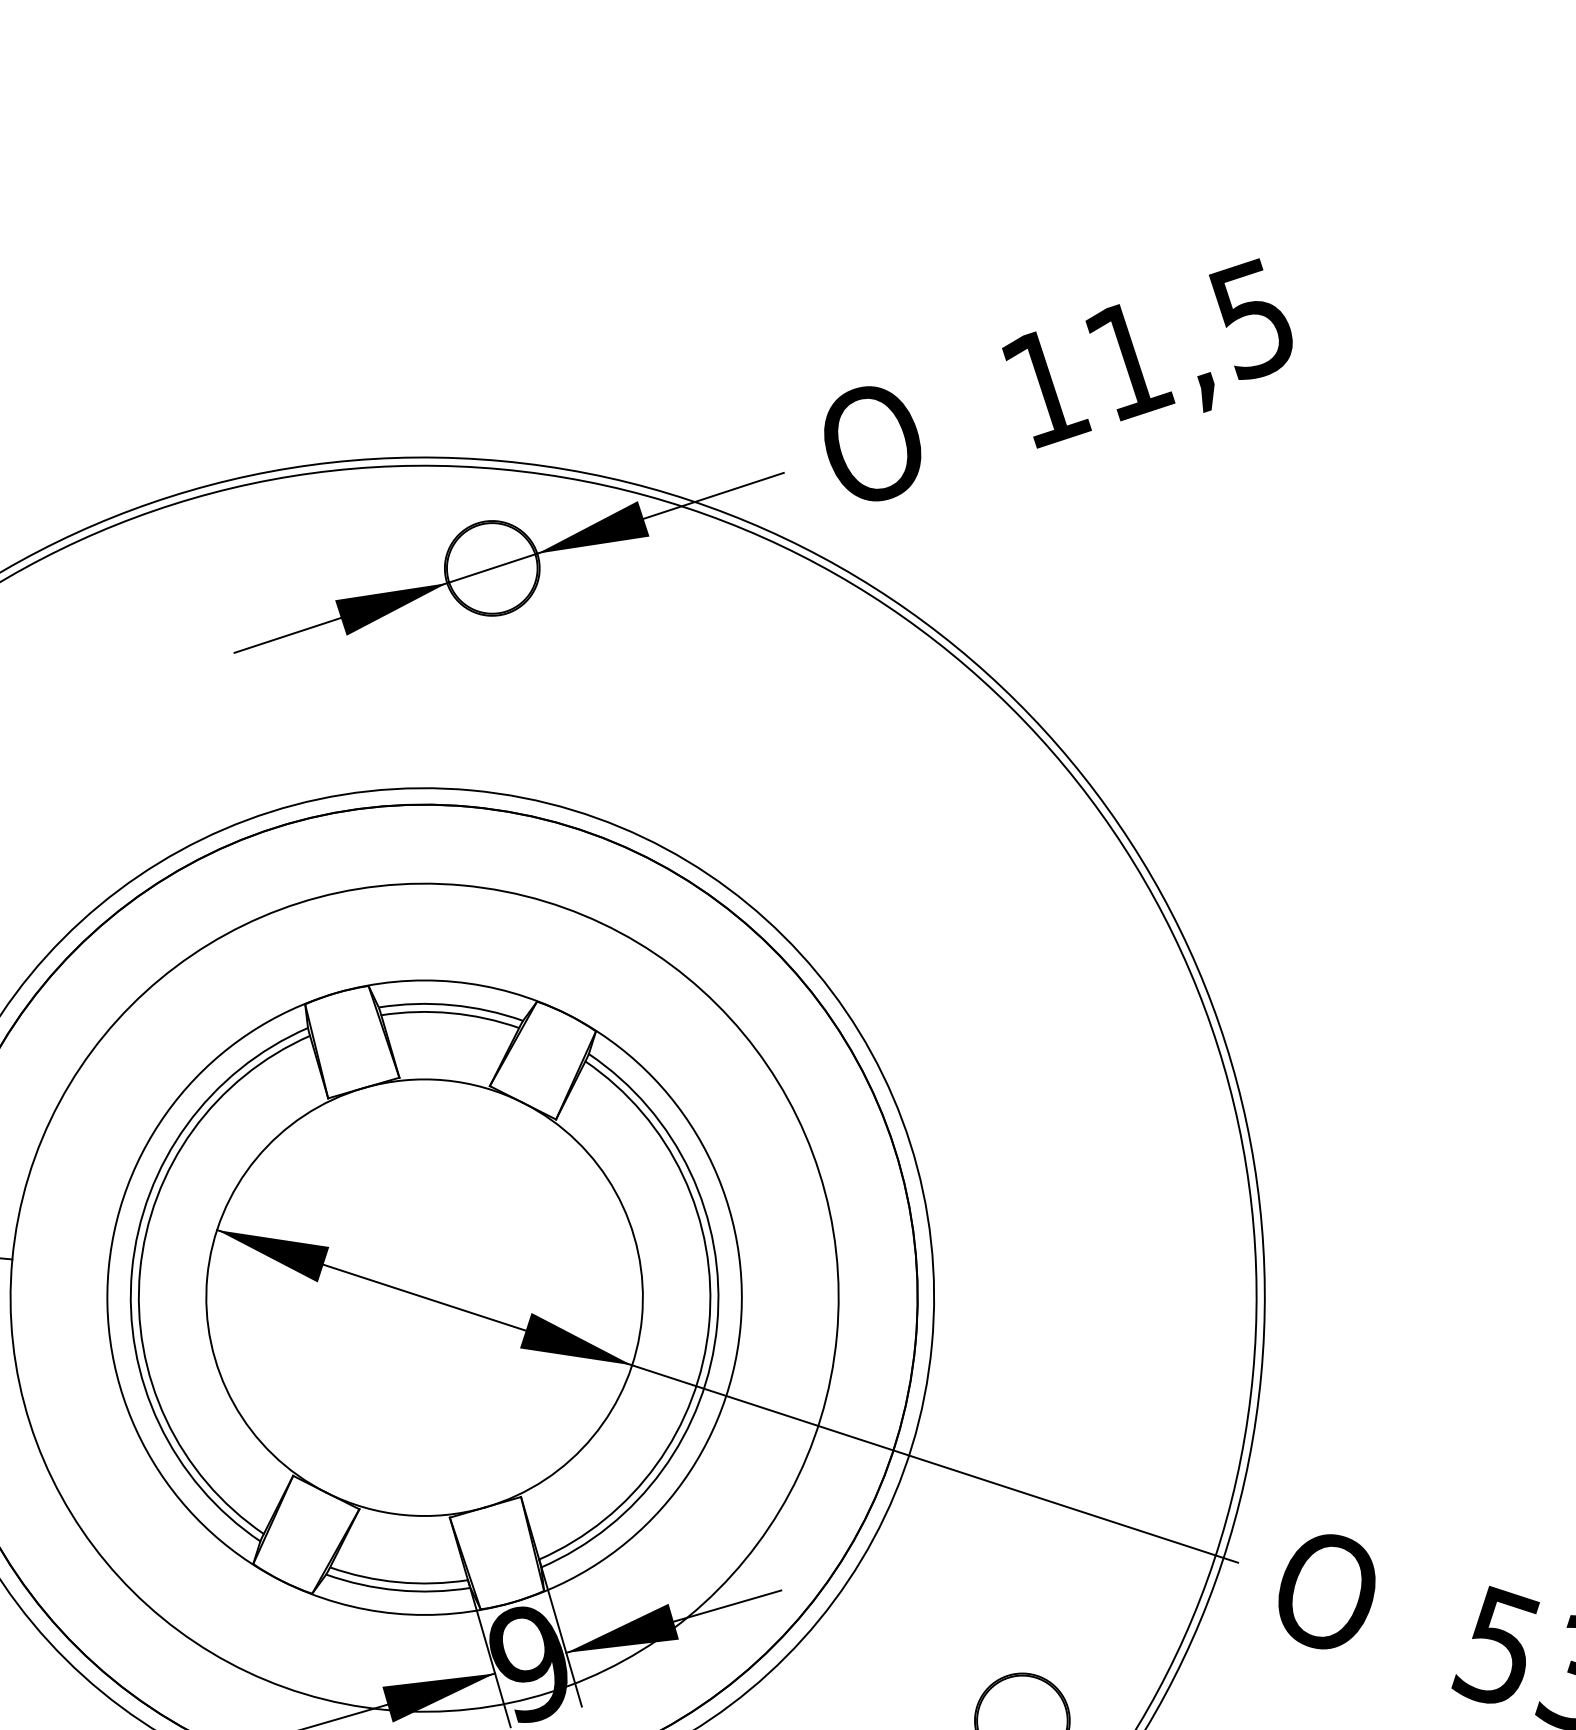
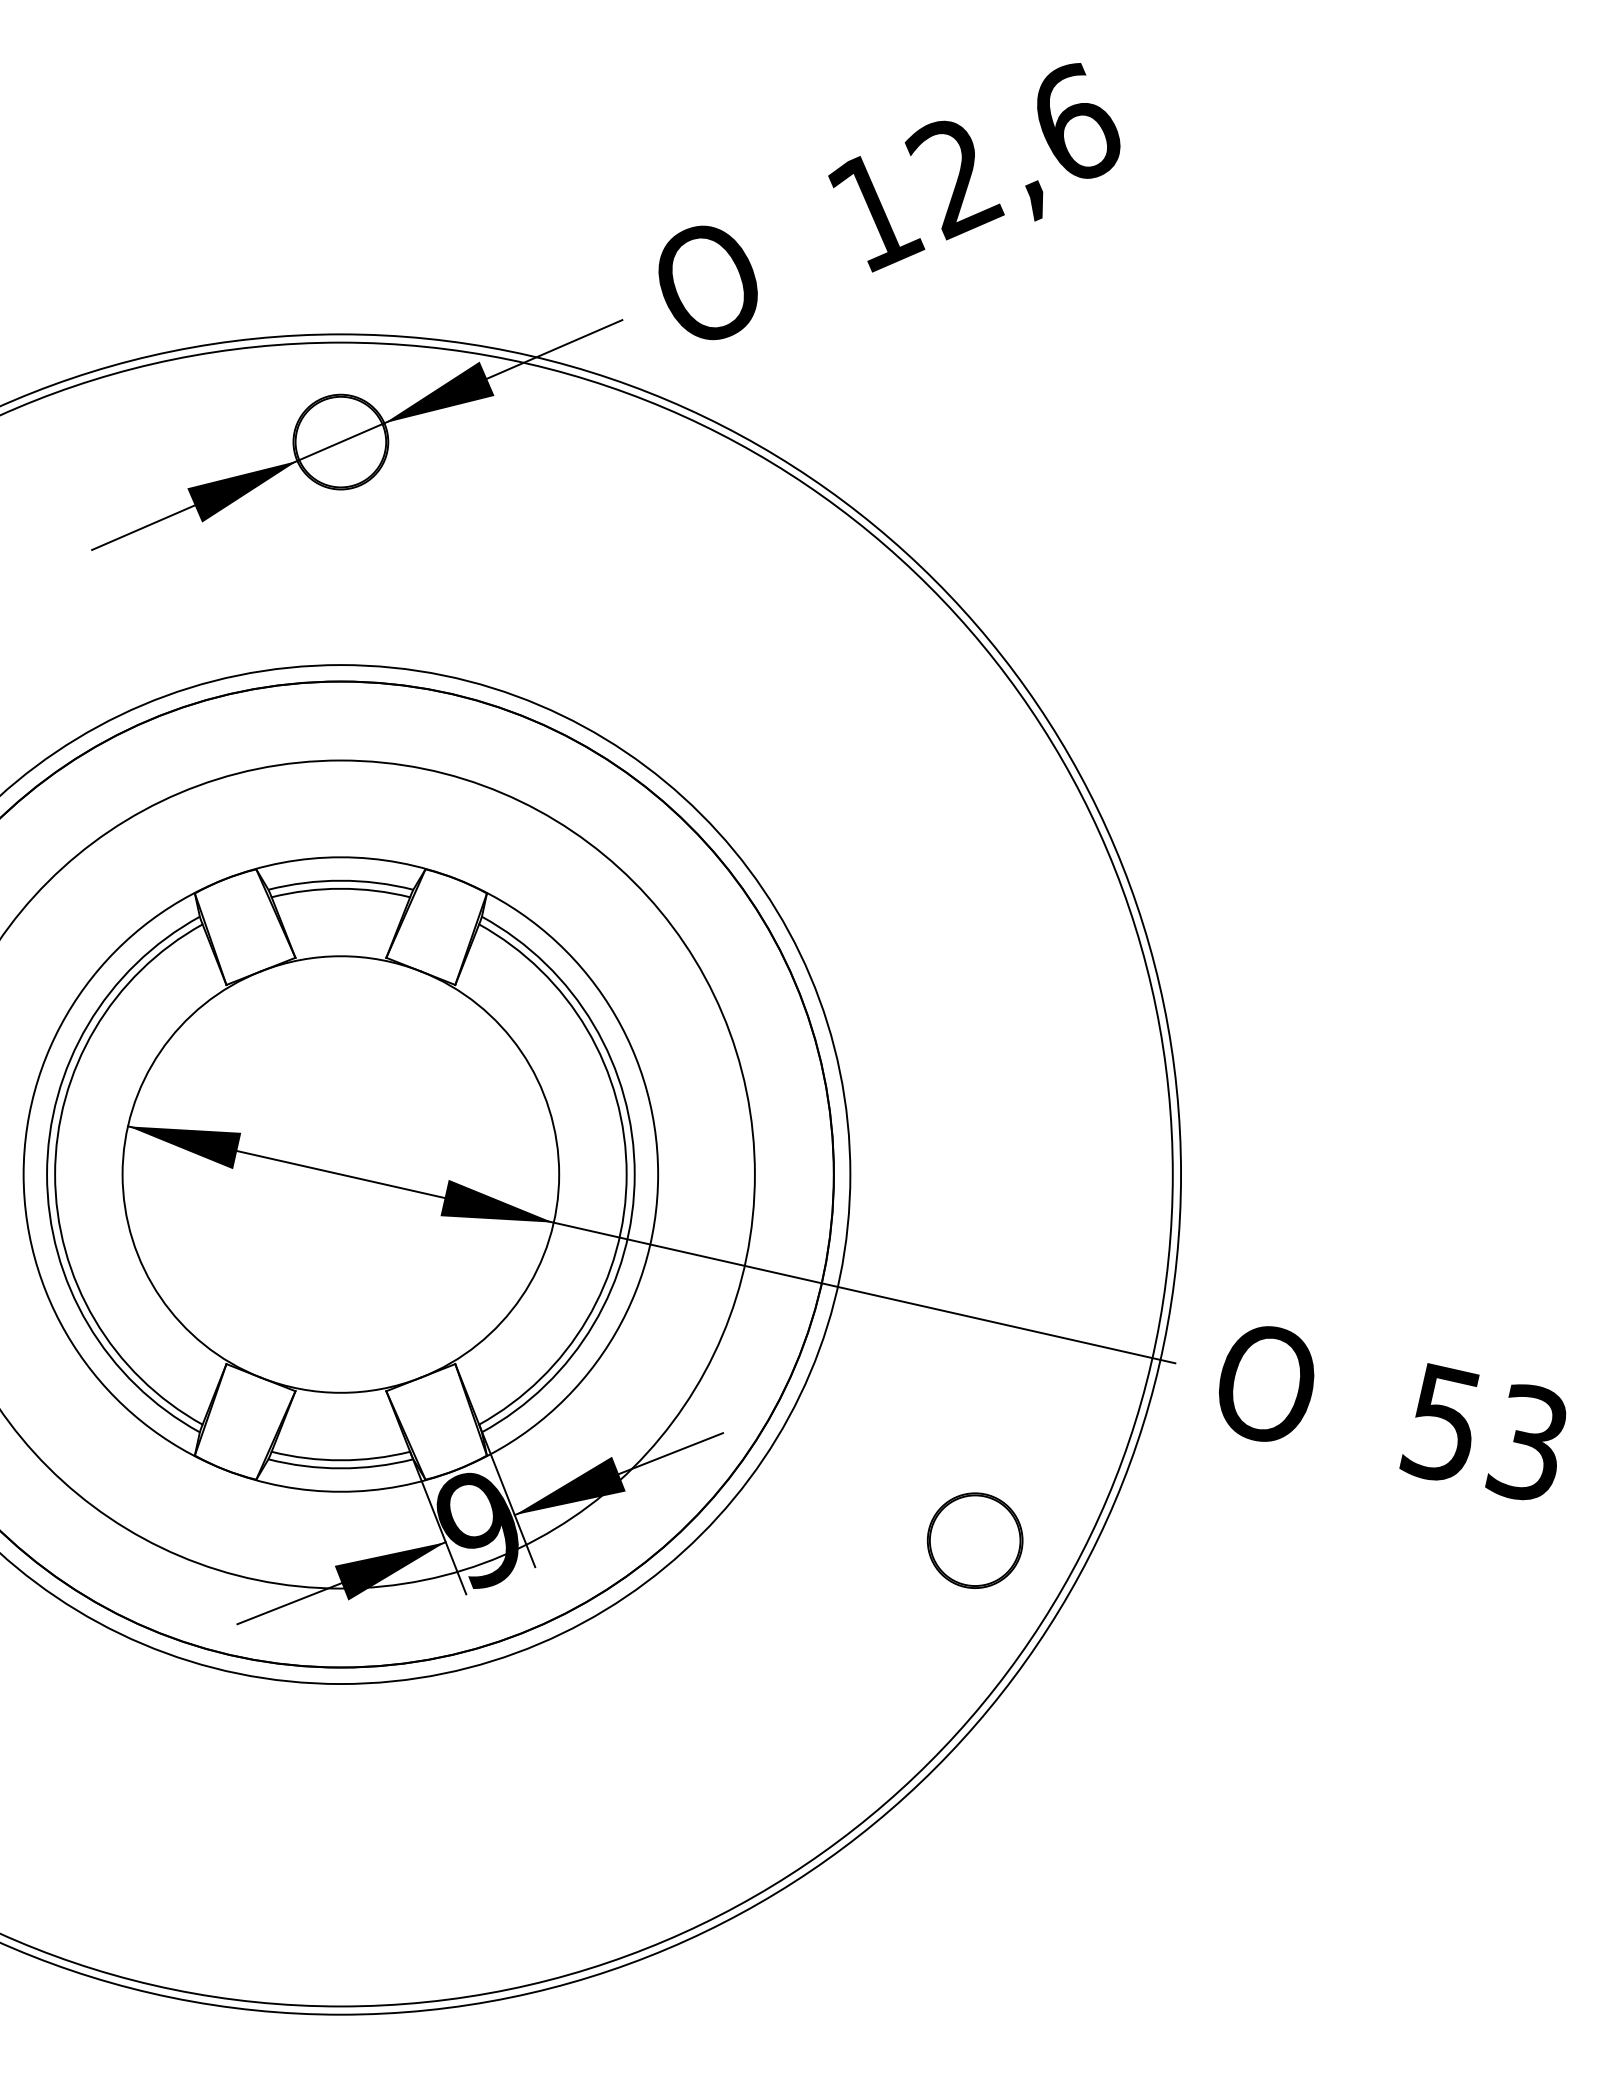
text: (1187, 341) -> (1012, 151), 11,5 -> 12,6

